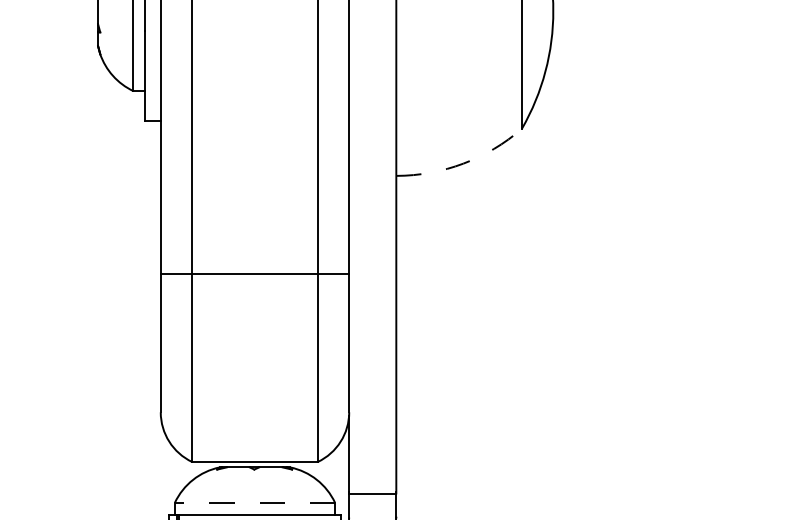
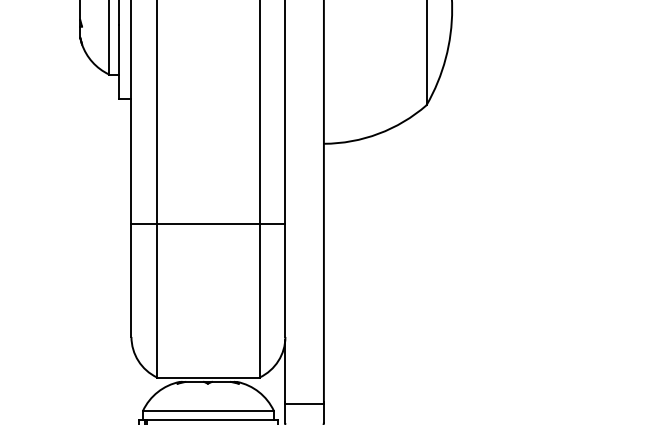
arc: (463, 163) -> (378, 133), dashed -> solid
line: (254, 502) -> (208, 410), dashed -> solid

